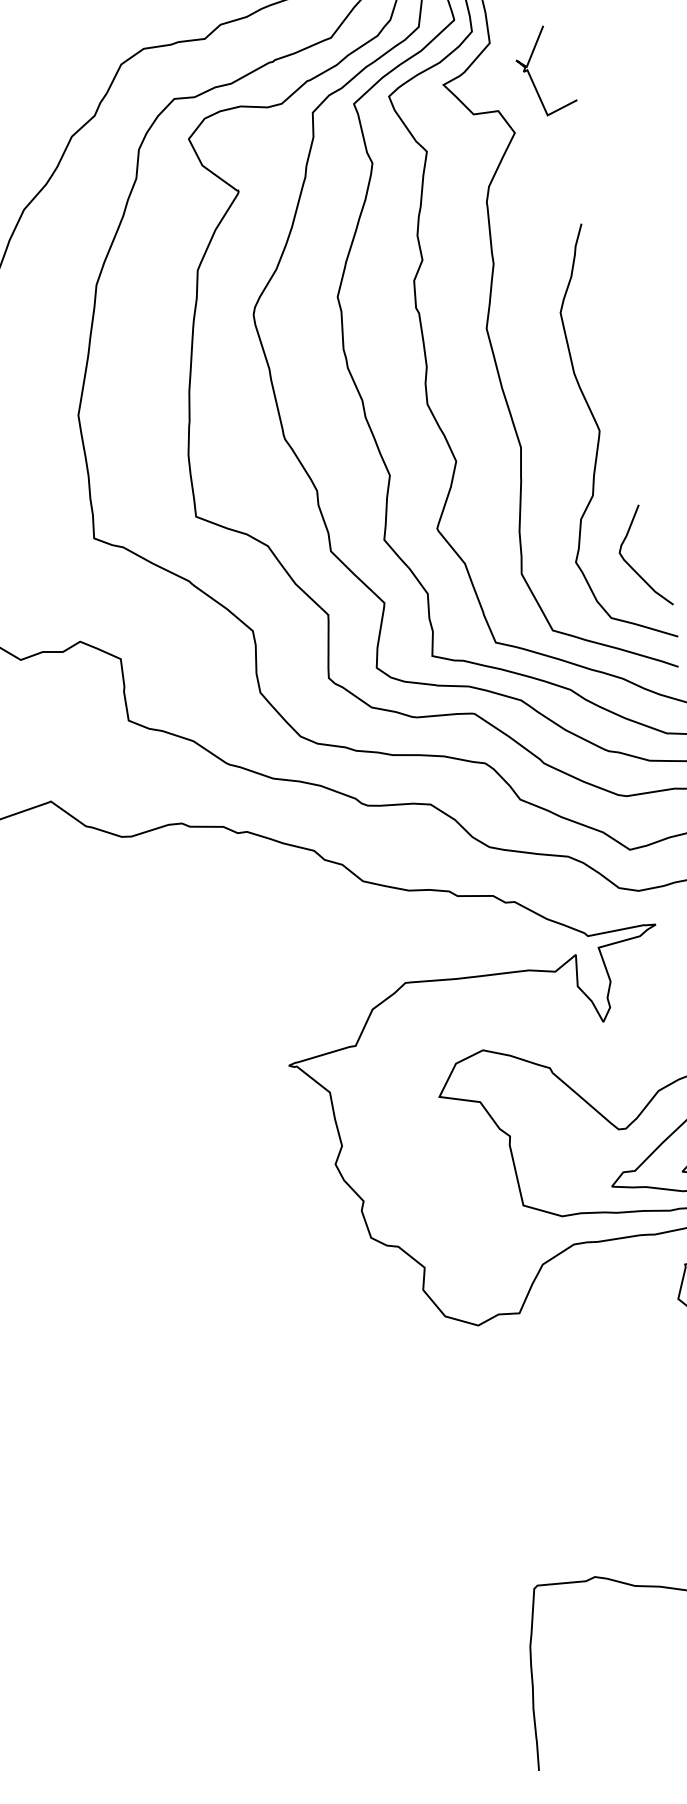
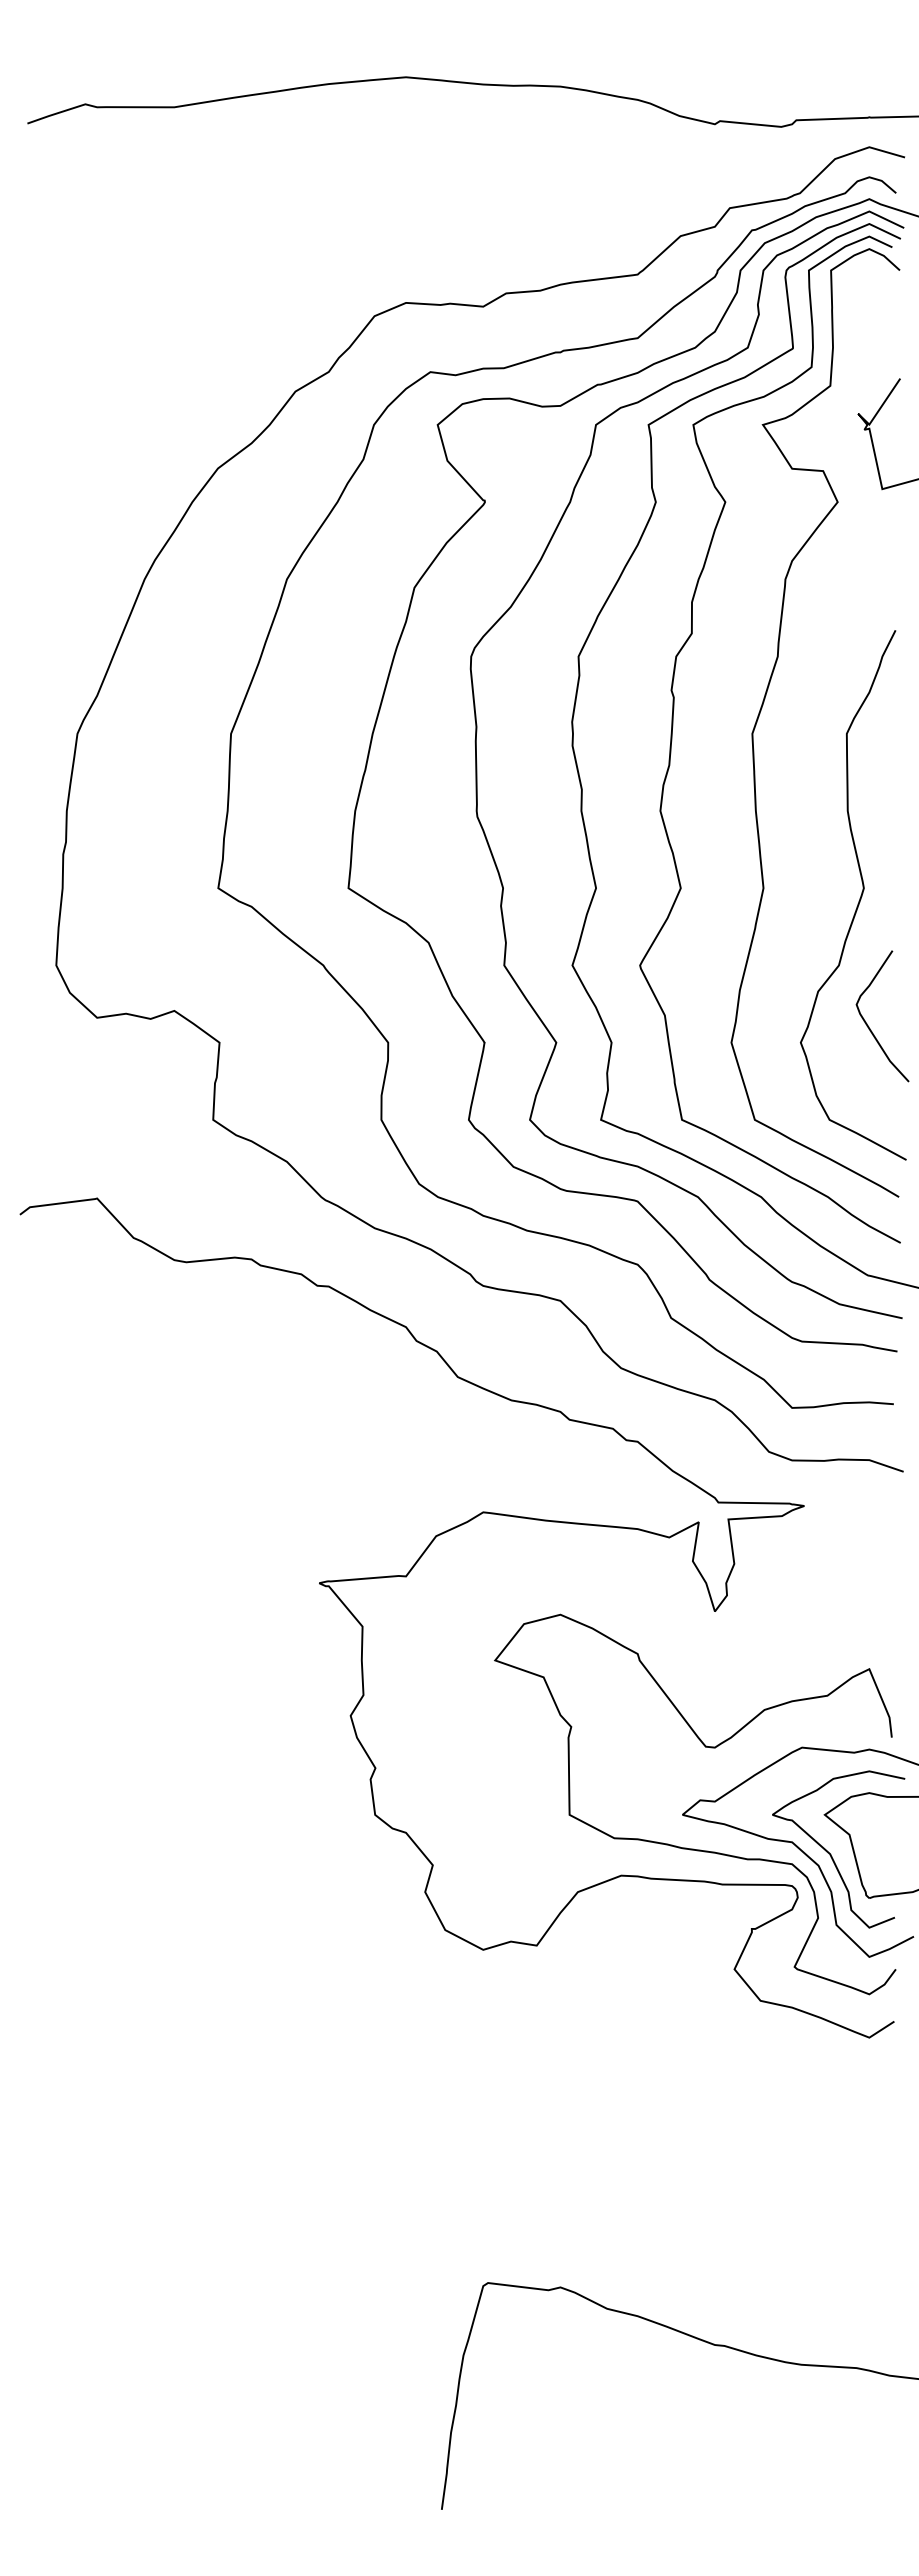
curve: (633, 568) -> (869, 1026), moved

